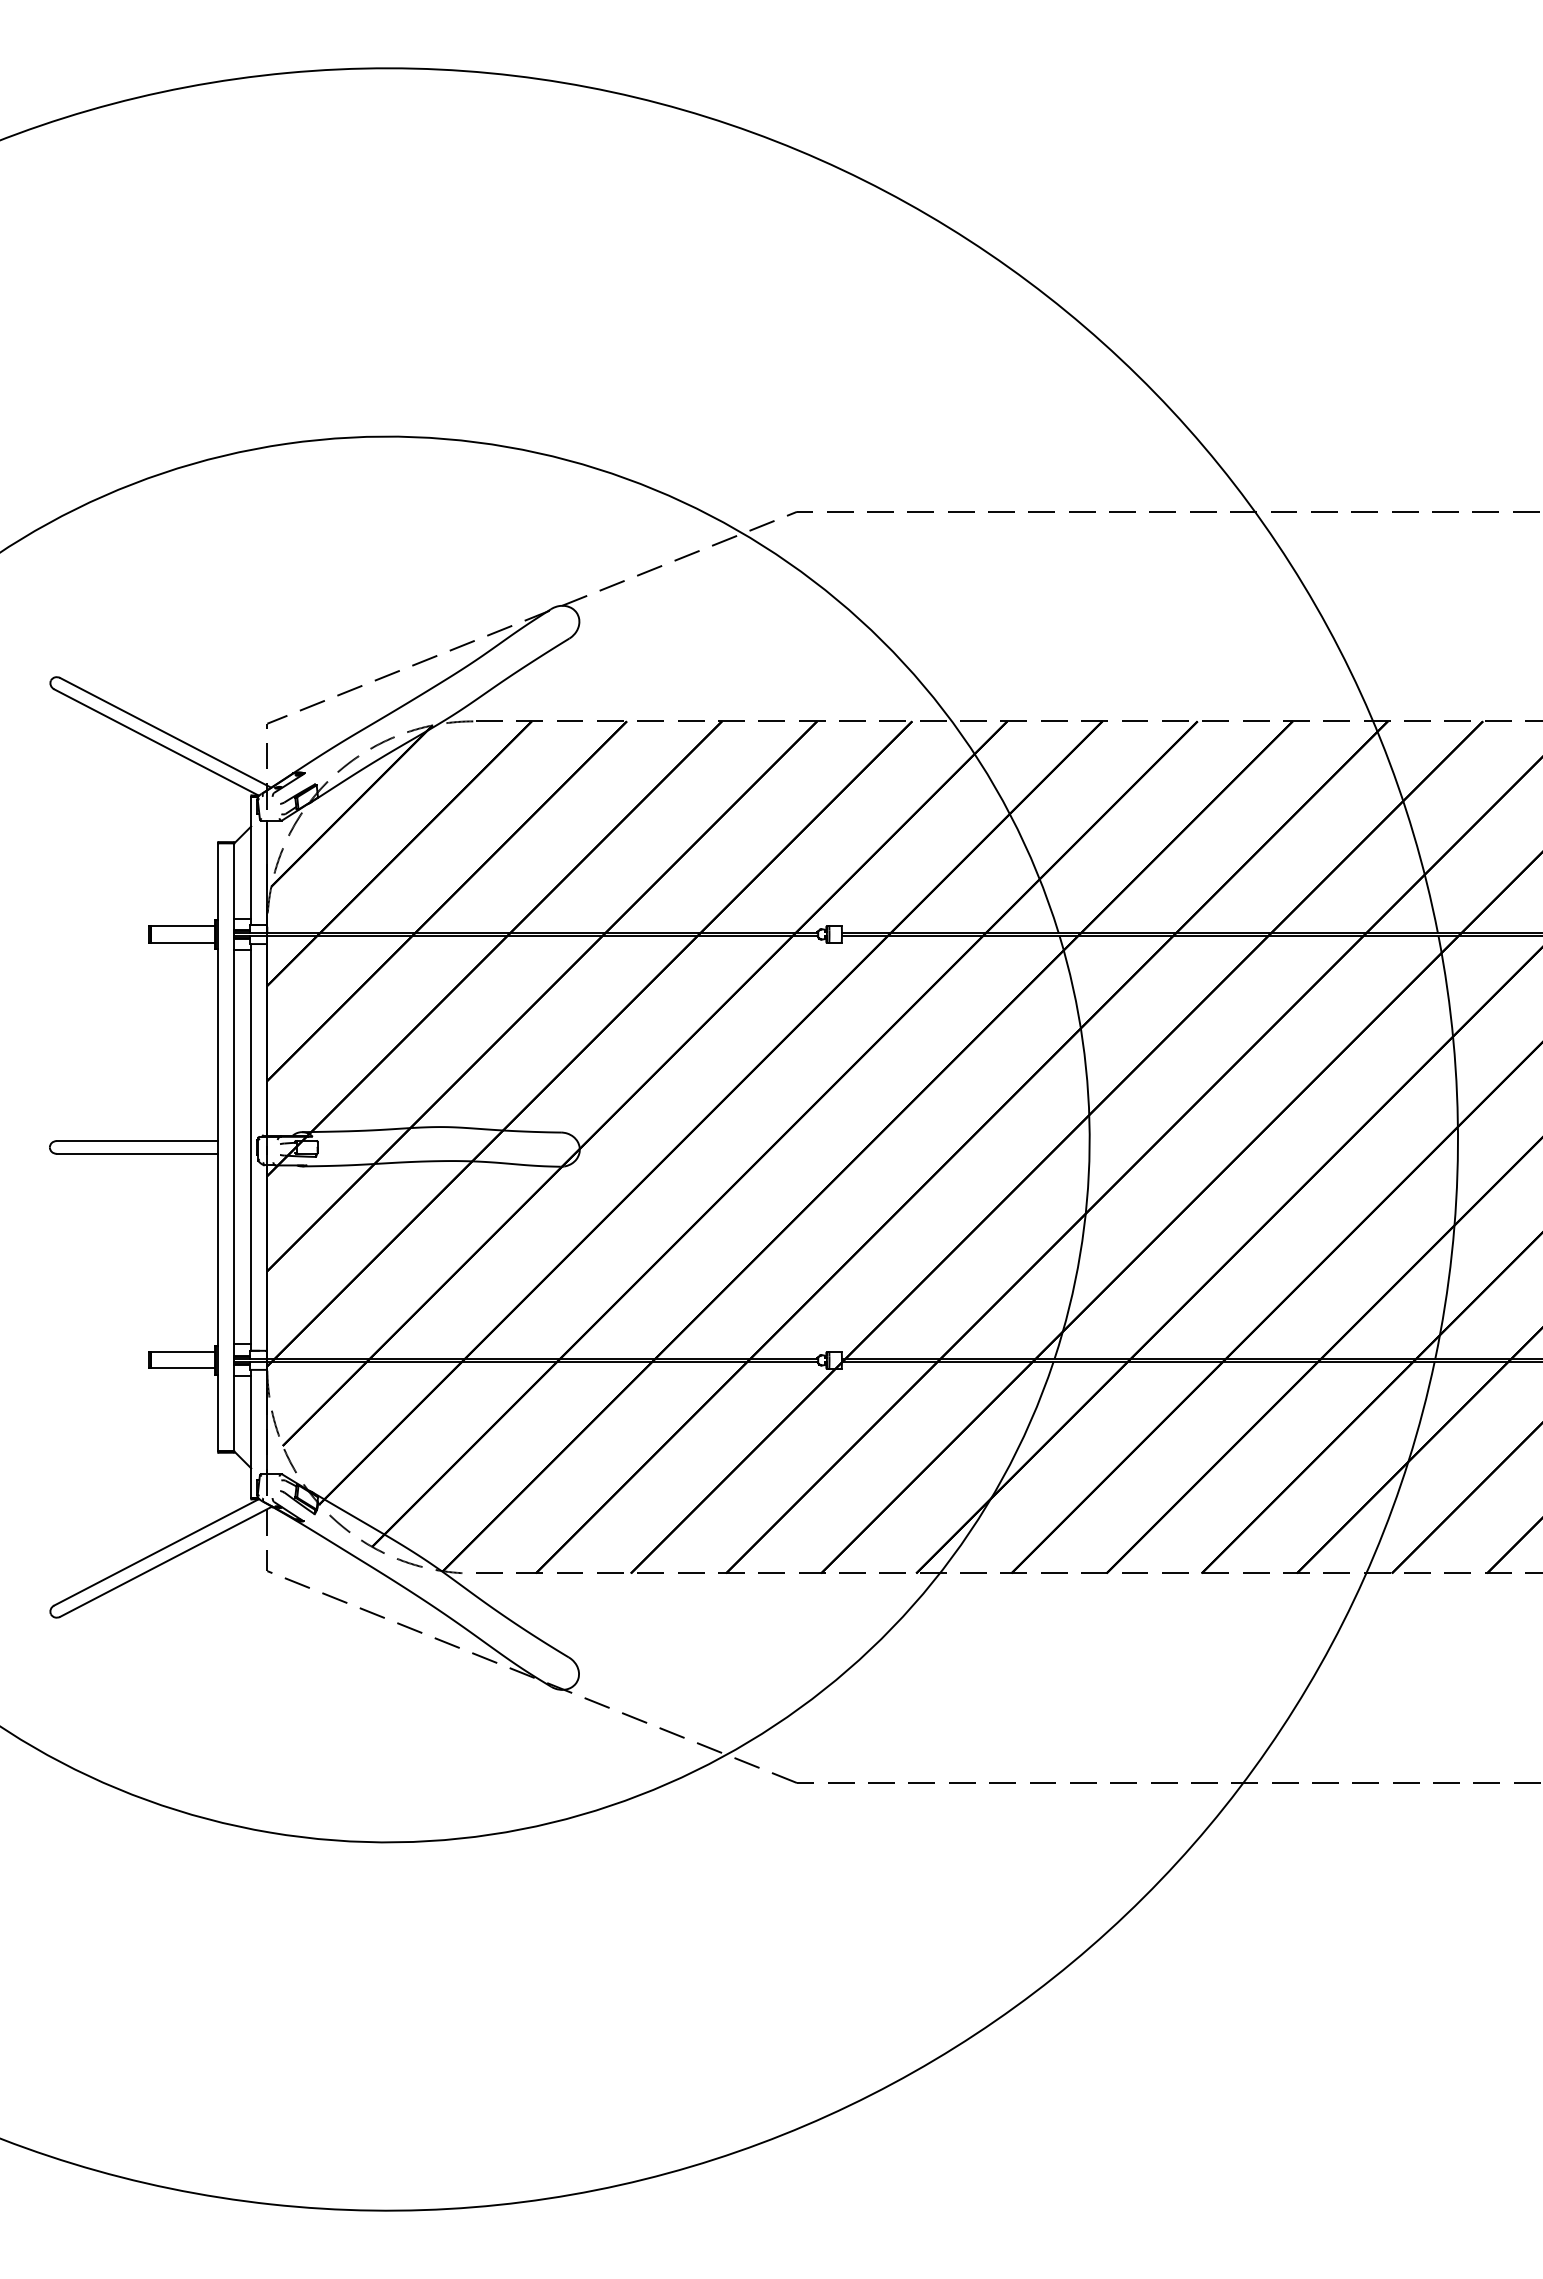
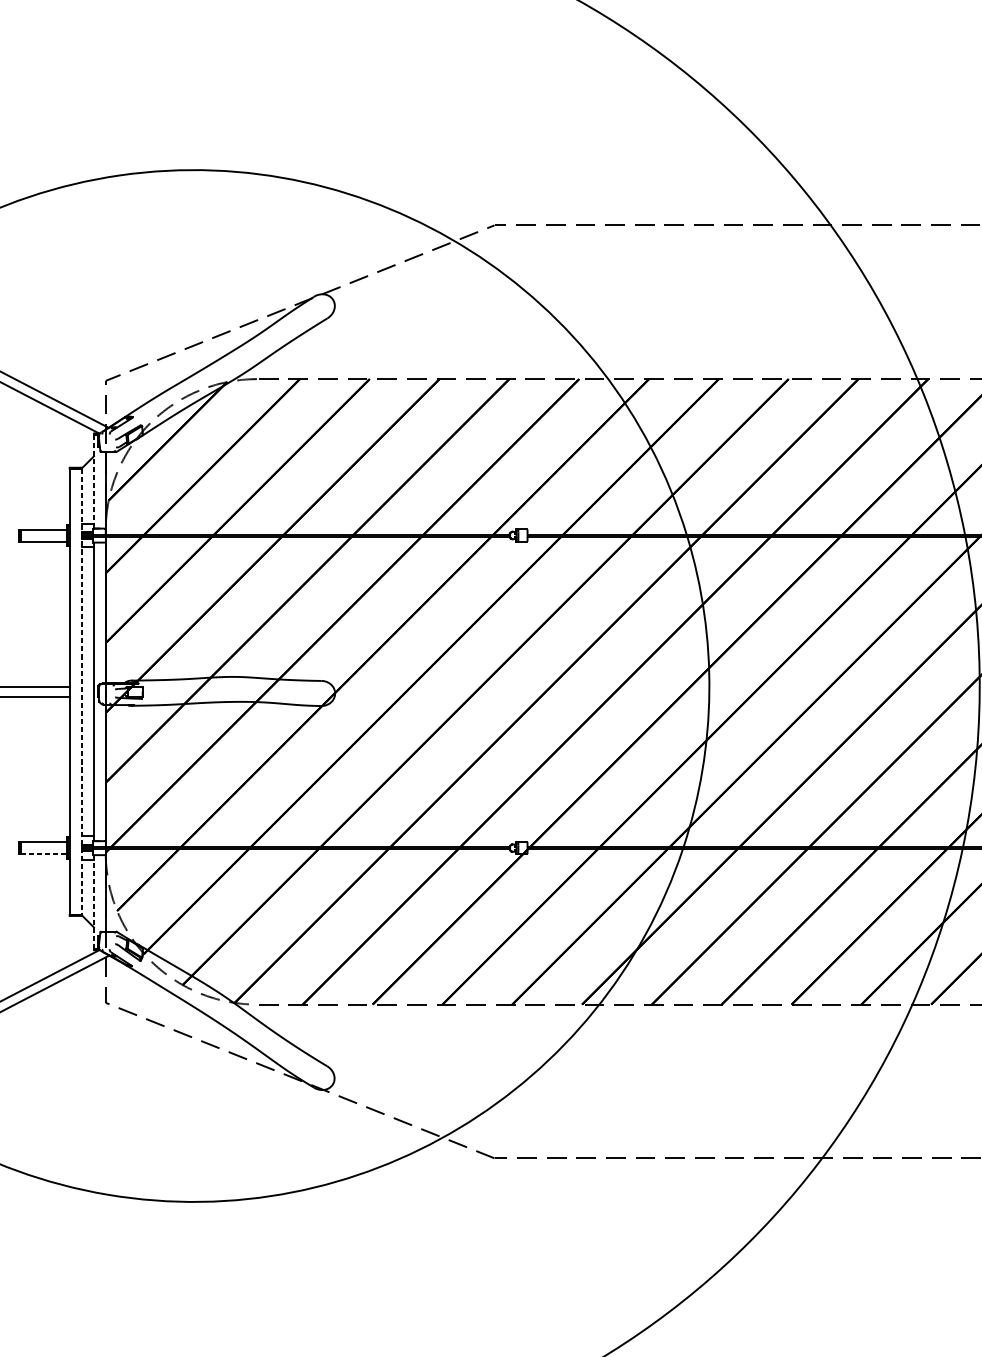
line: (251, 861) -> (94, 481), solid -> dashed
line: (234, 1147) -> (81, 691), solid -> dashed
line: (183, 1368) -> (44, 854), solid -> dashed
line: (251, 1434) -> (94, 902), solid -> dashed

